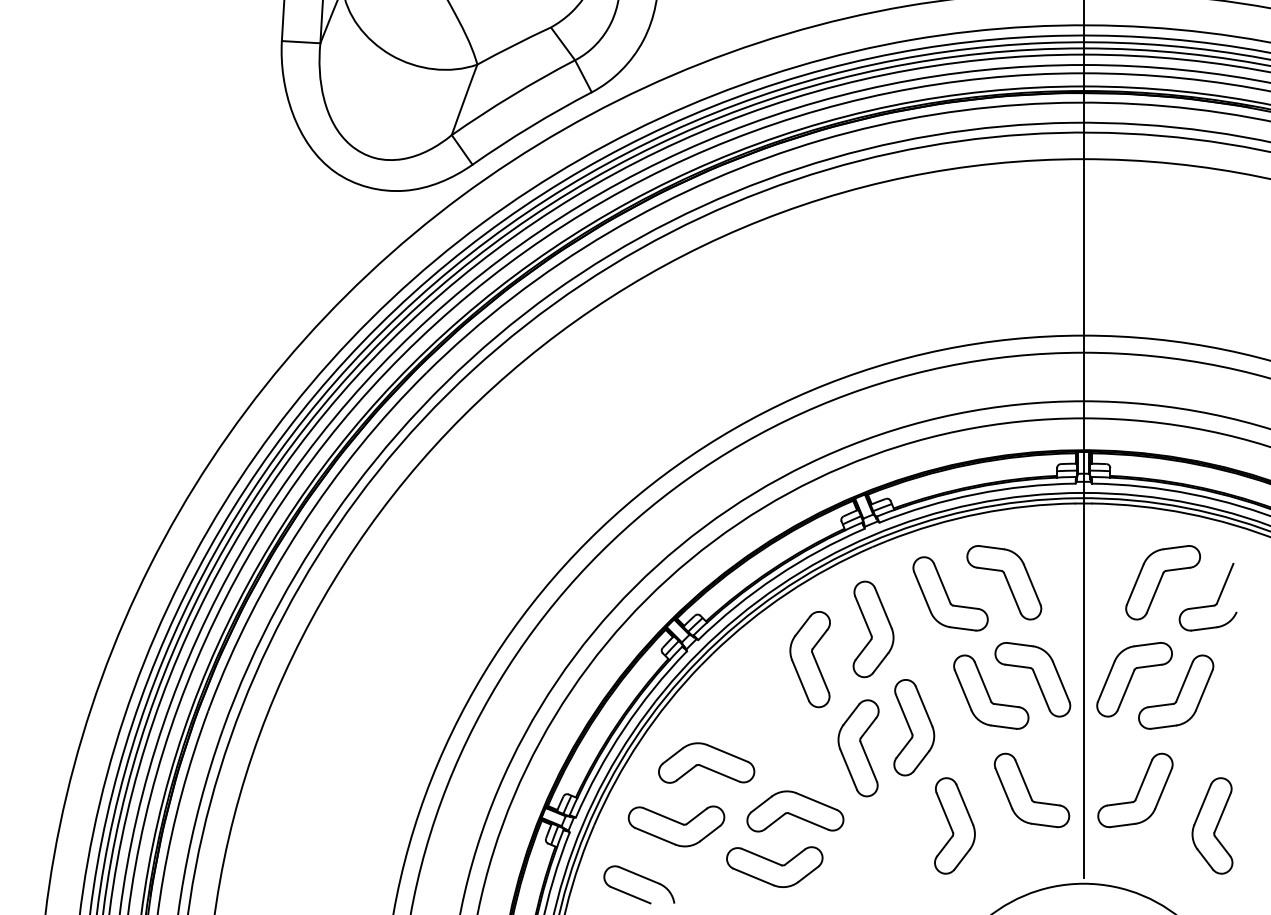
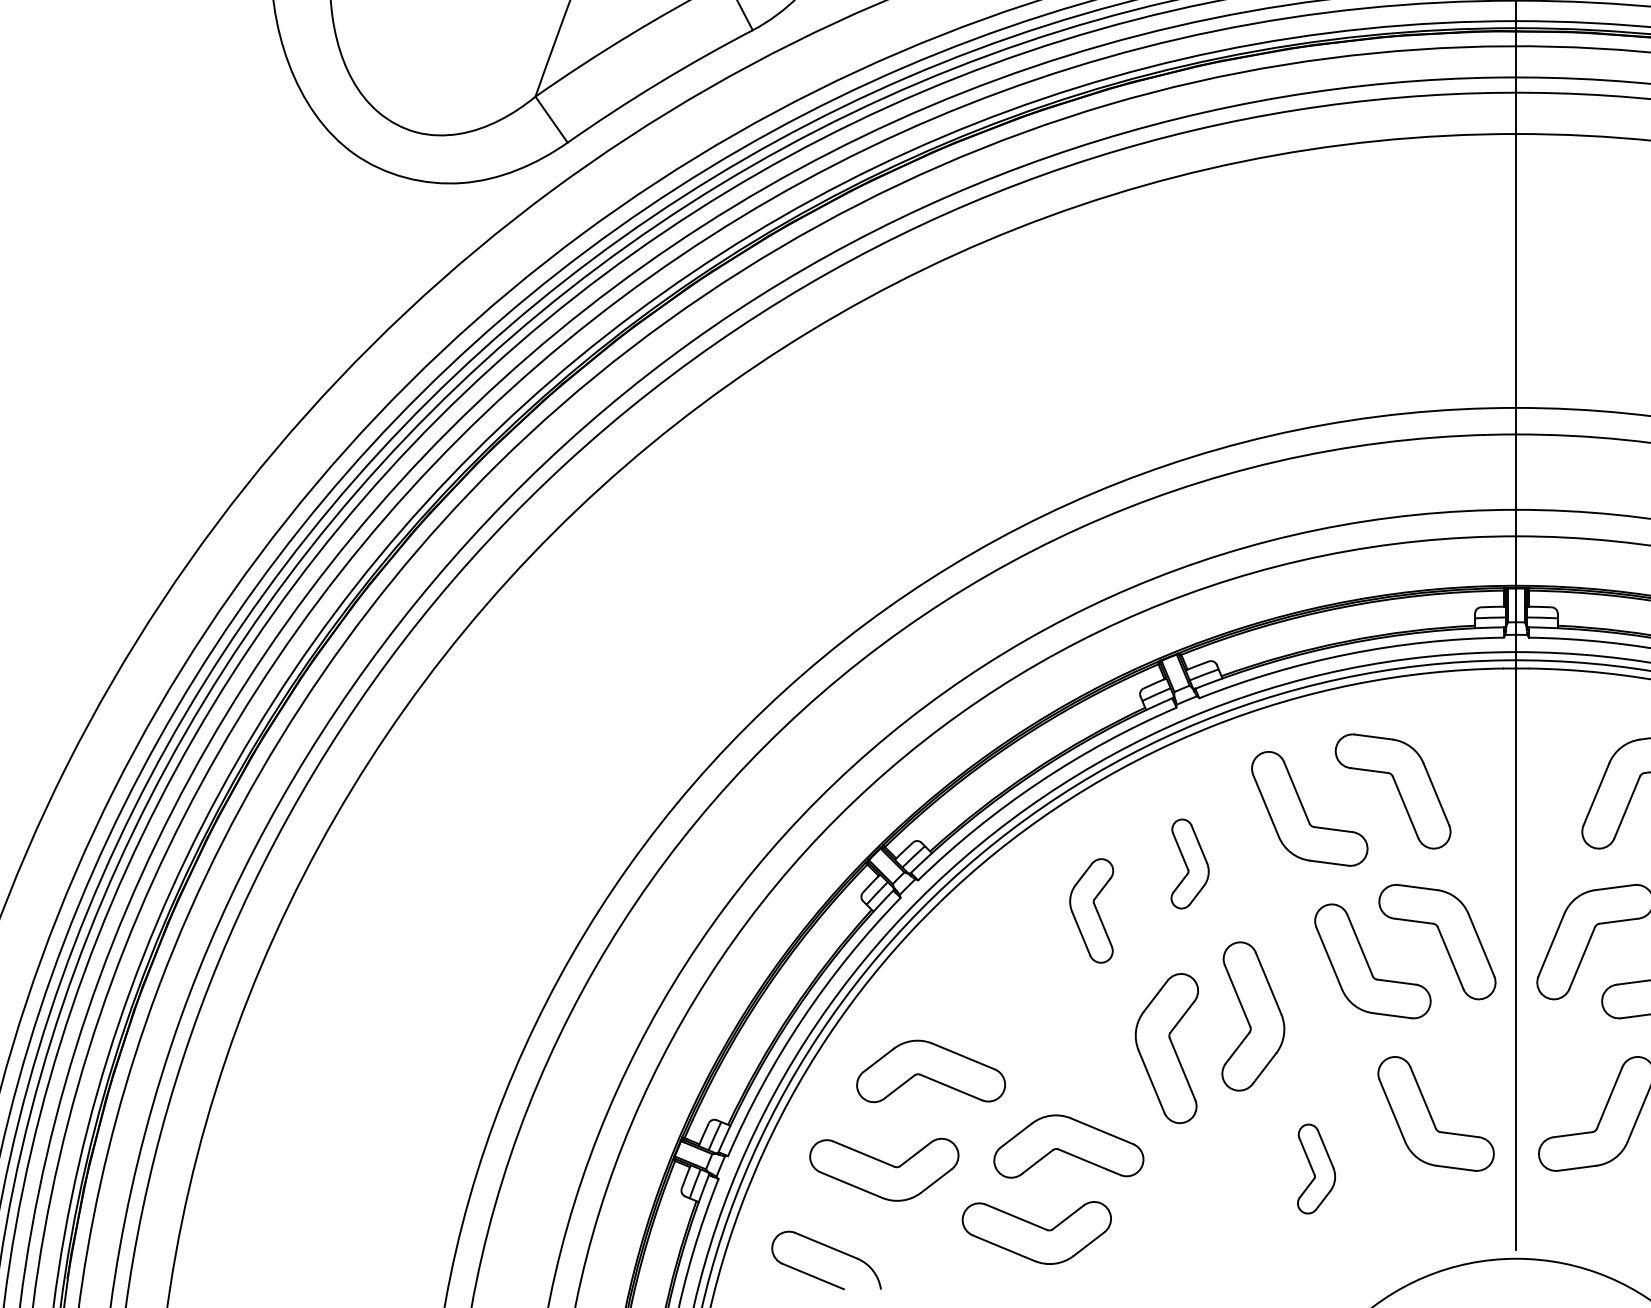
part: (873, 629) -> (1190, 864), size x0.6
part: (809, 659) -> (1090, 910), size x0.7
part: (954, 825) -> (1315, 1168), size x0.6

